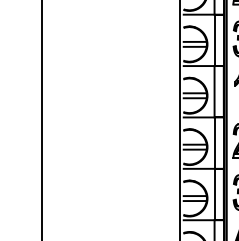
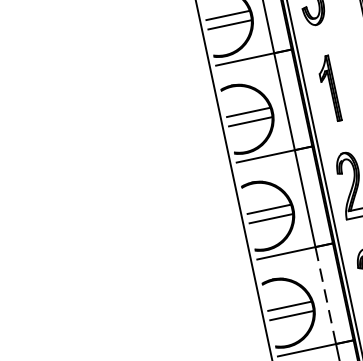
line: (214, 194) -> (325, 295), solid -> dashed

